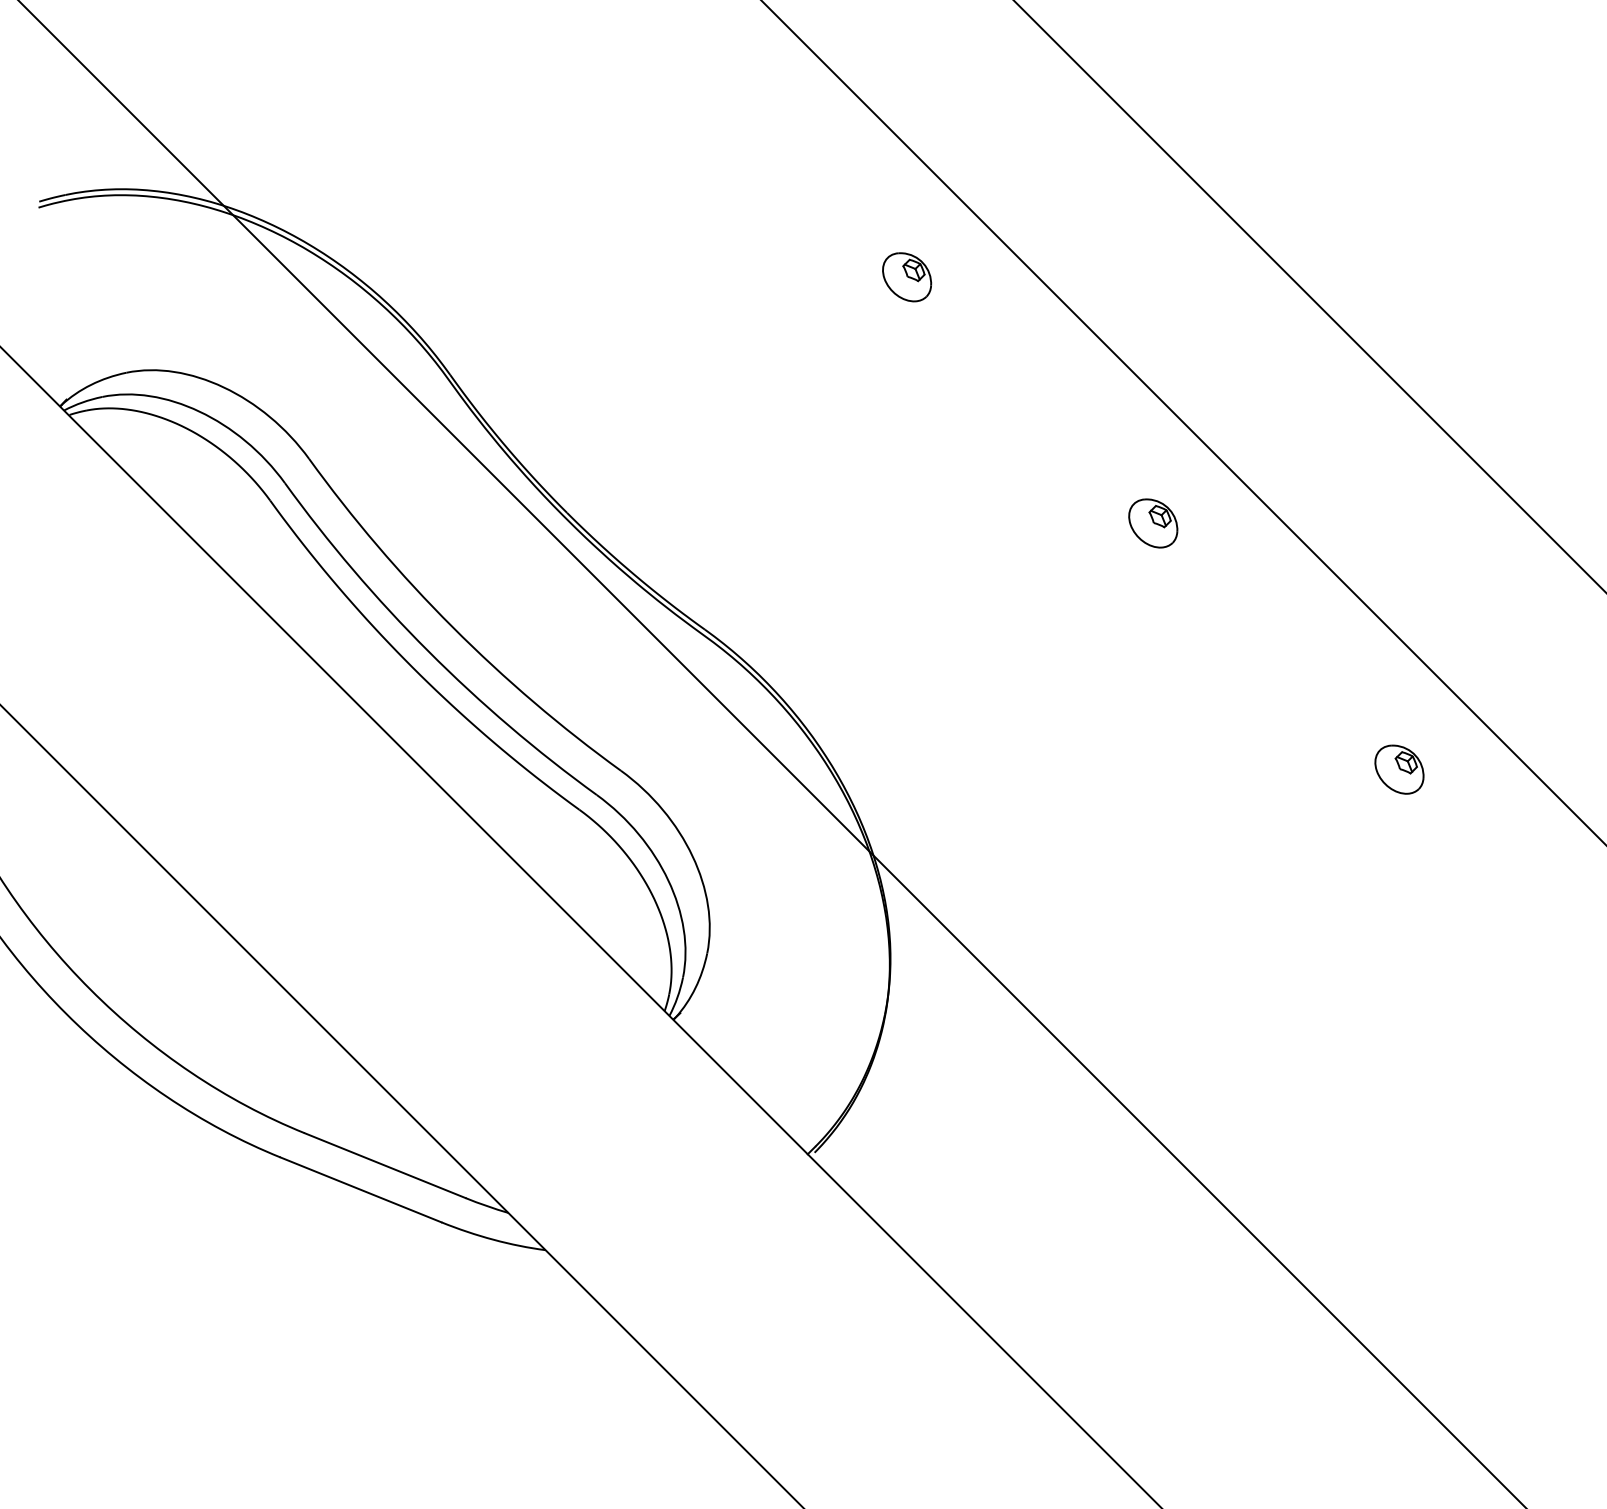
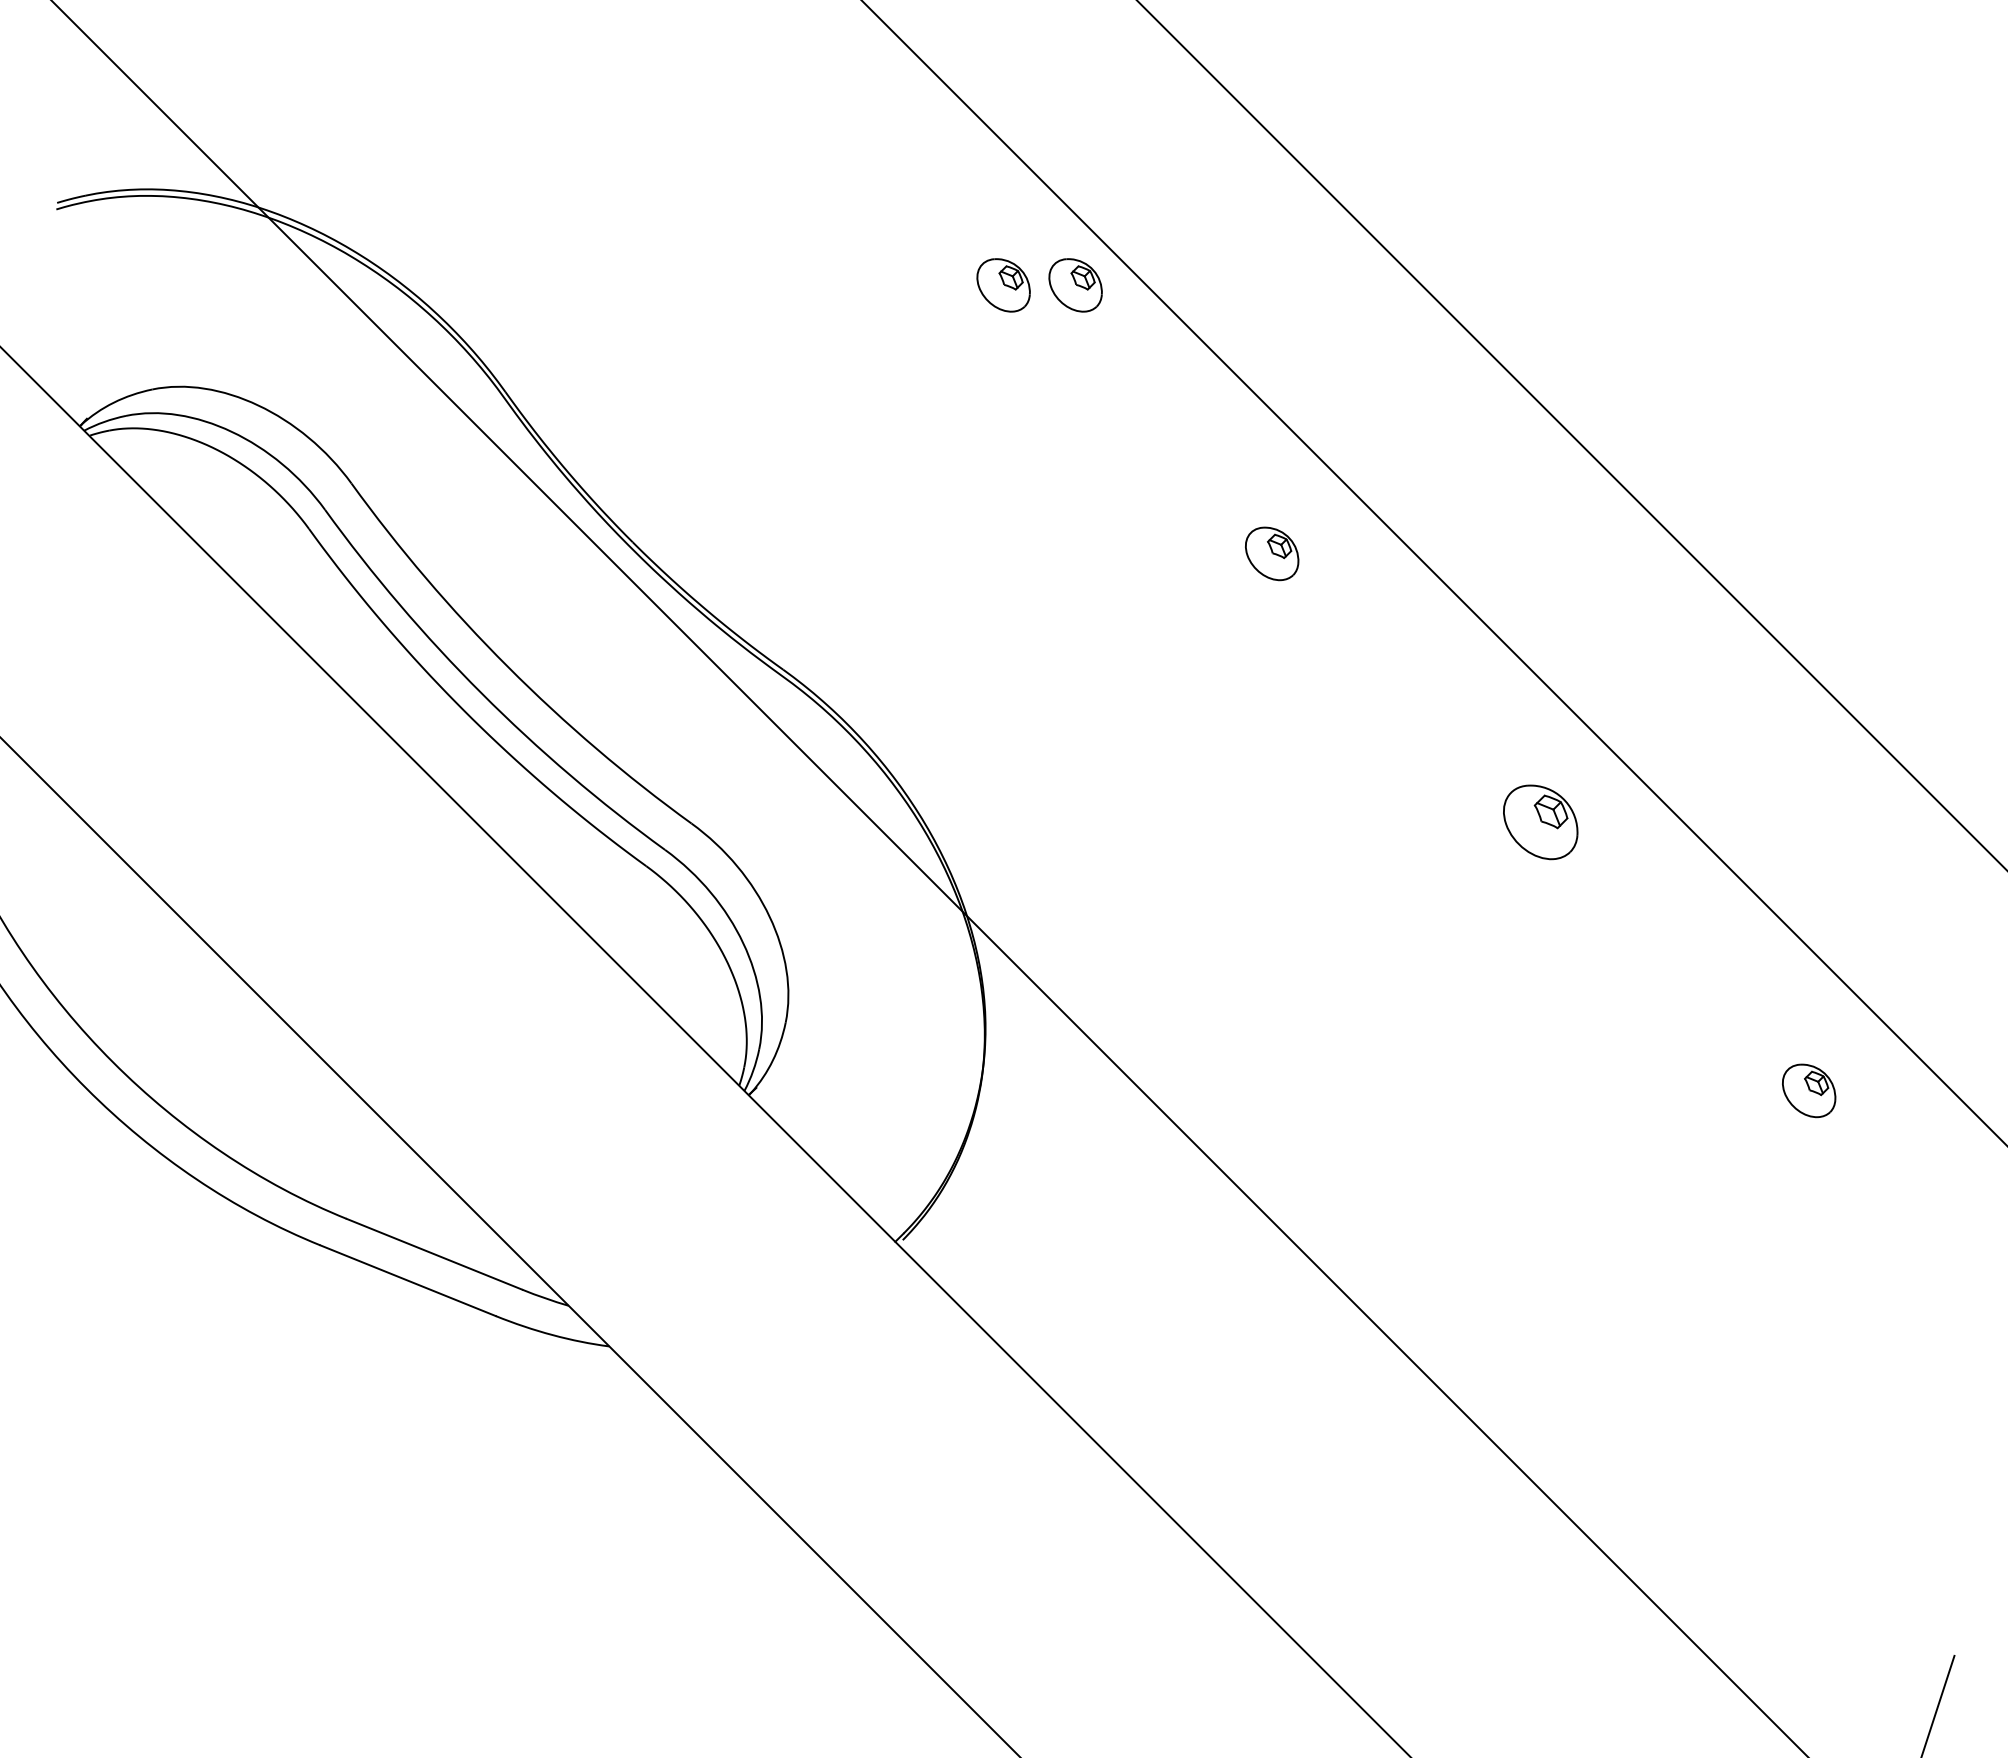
part: (972, 277) -> (1075, 285), added
part: (1399, 769) -> (1540, 822), size x1.4

